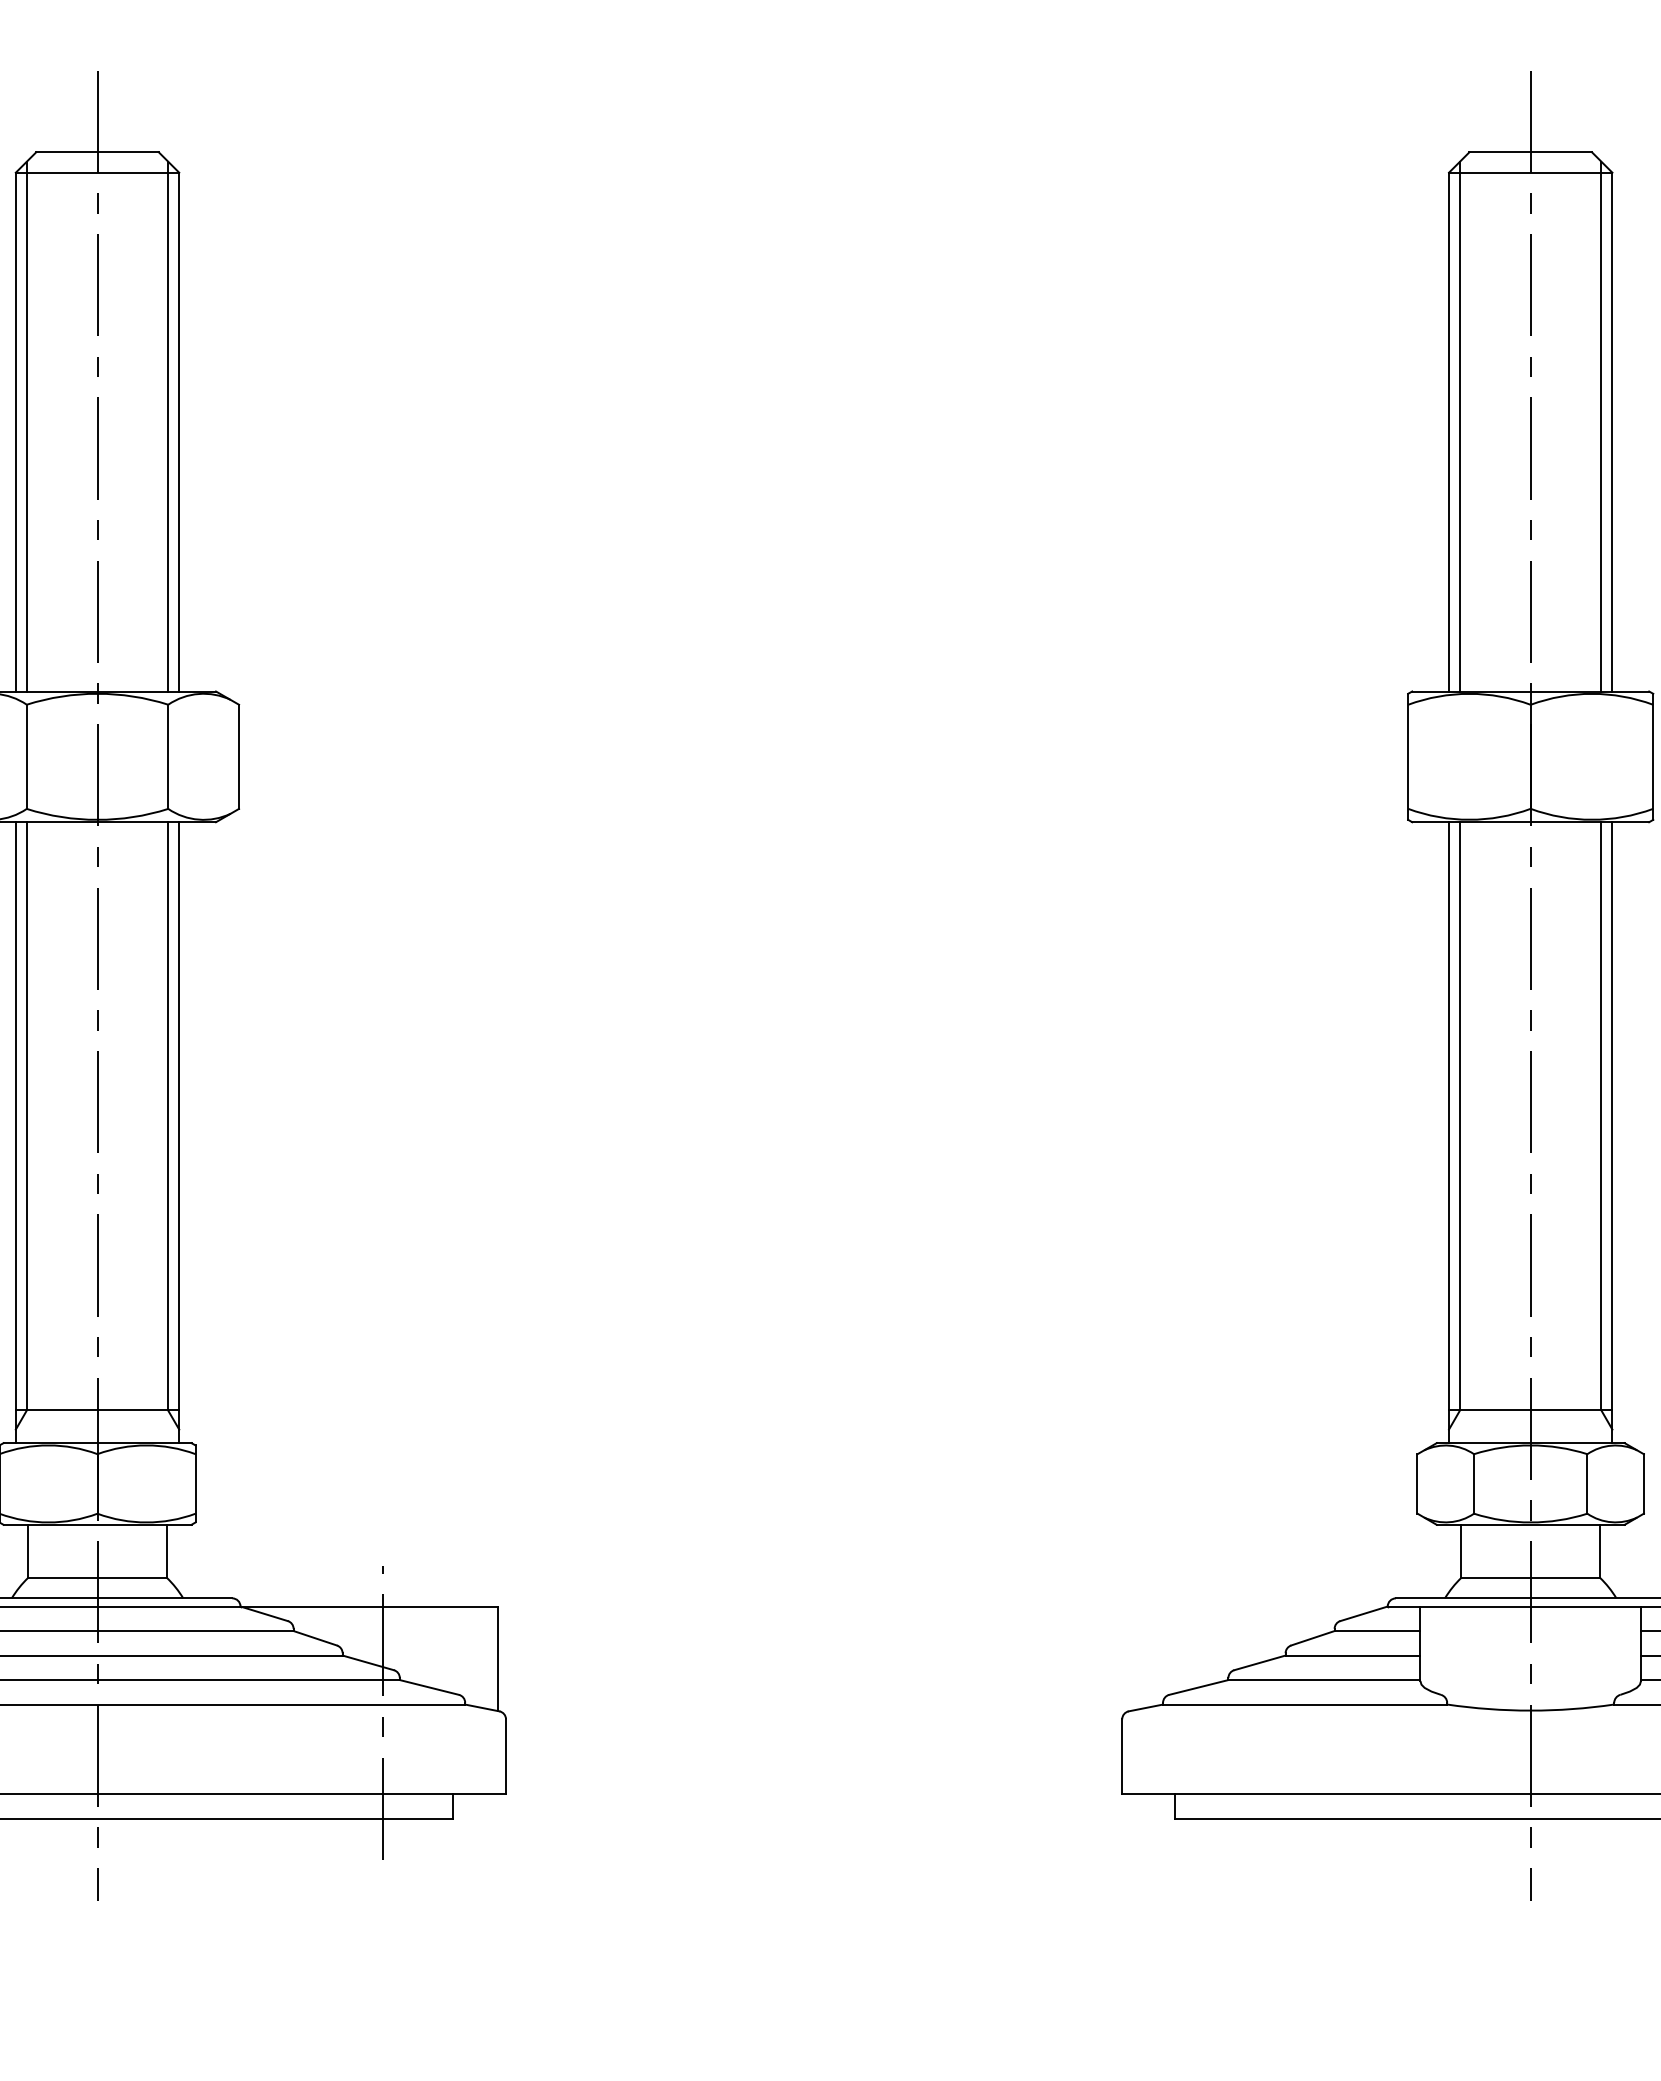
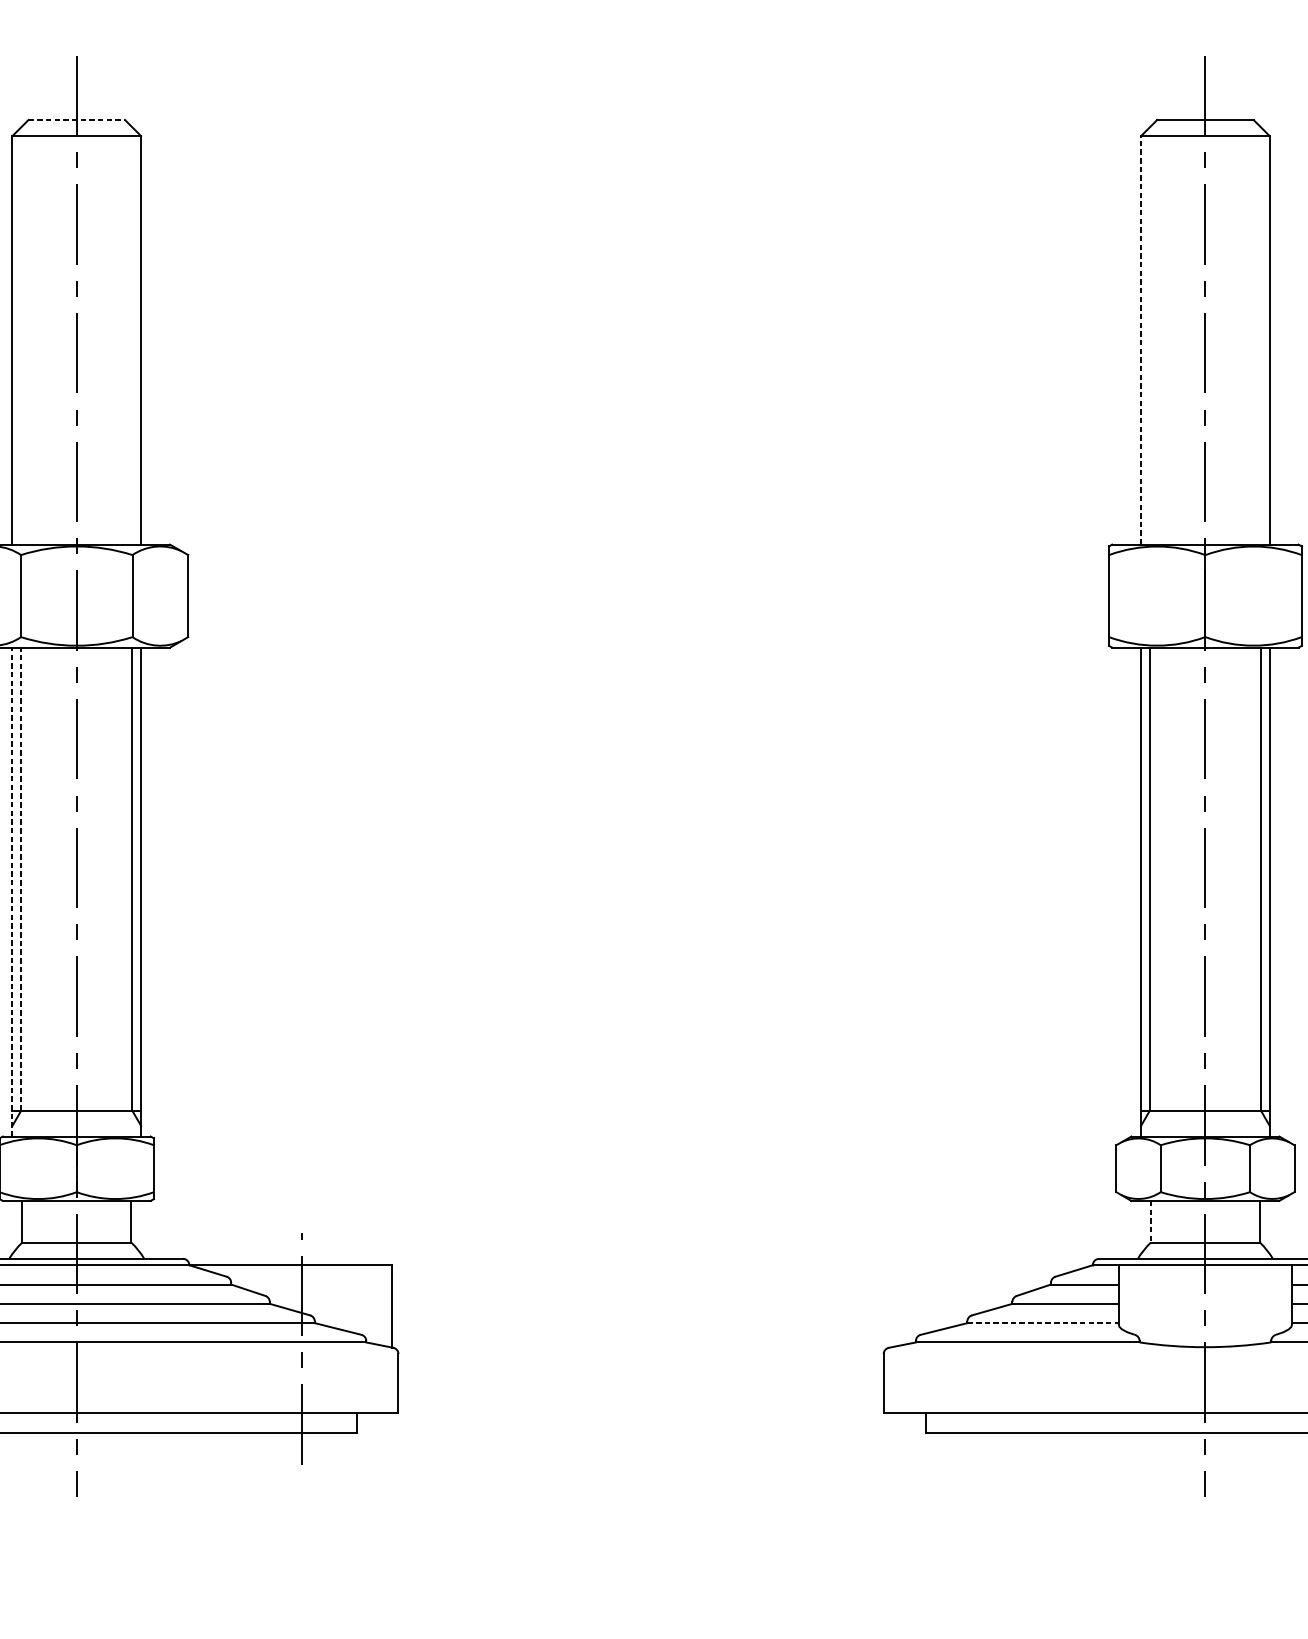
line: (98, 152) -> (77, 120), solid -> dashed
line: (26, 426) -> (20, 335), removed
line: (168, 426) -> (132, 335), removed
line: (1460, 426) -> (1150, 335), removed
line: (1601, 426) -> (1261, 335), removed
line: (1449, 431) -> (1141, 339), solid -> dashed
line: (26, 1115) -> (20, 878), solid -> dashed
line: (15, 1132) -> (12, 891), solid -> dashed
line: (1461, 1551) -> (1150, 1221), solid -> dashed
line: (1324, 1680) -> (1043, 1323), solid -> dashed

